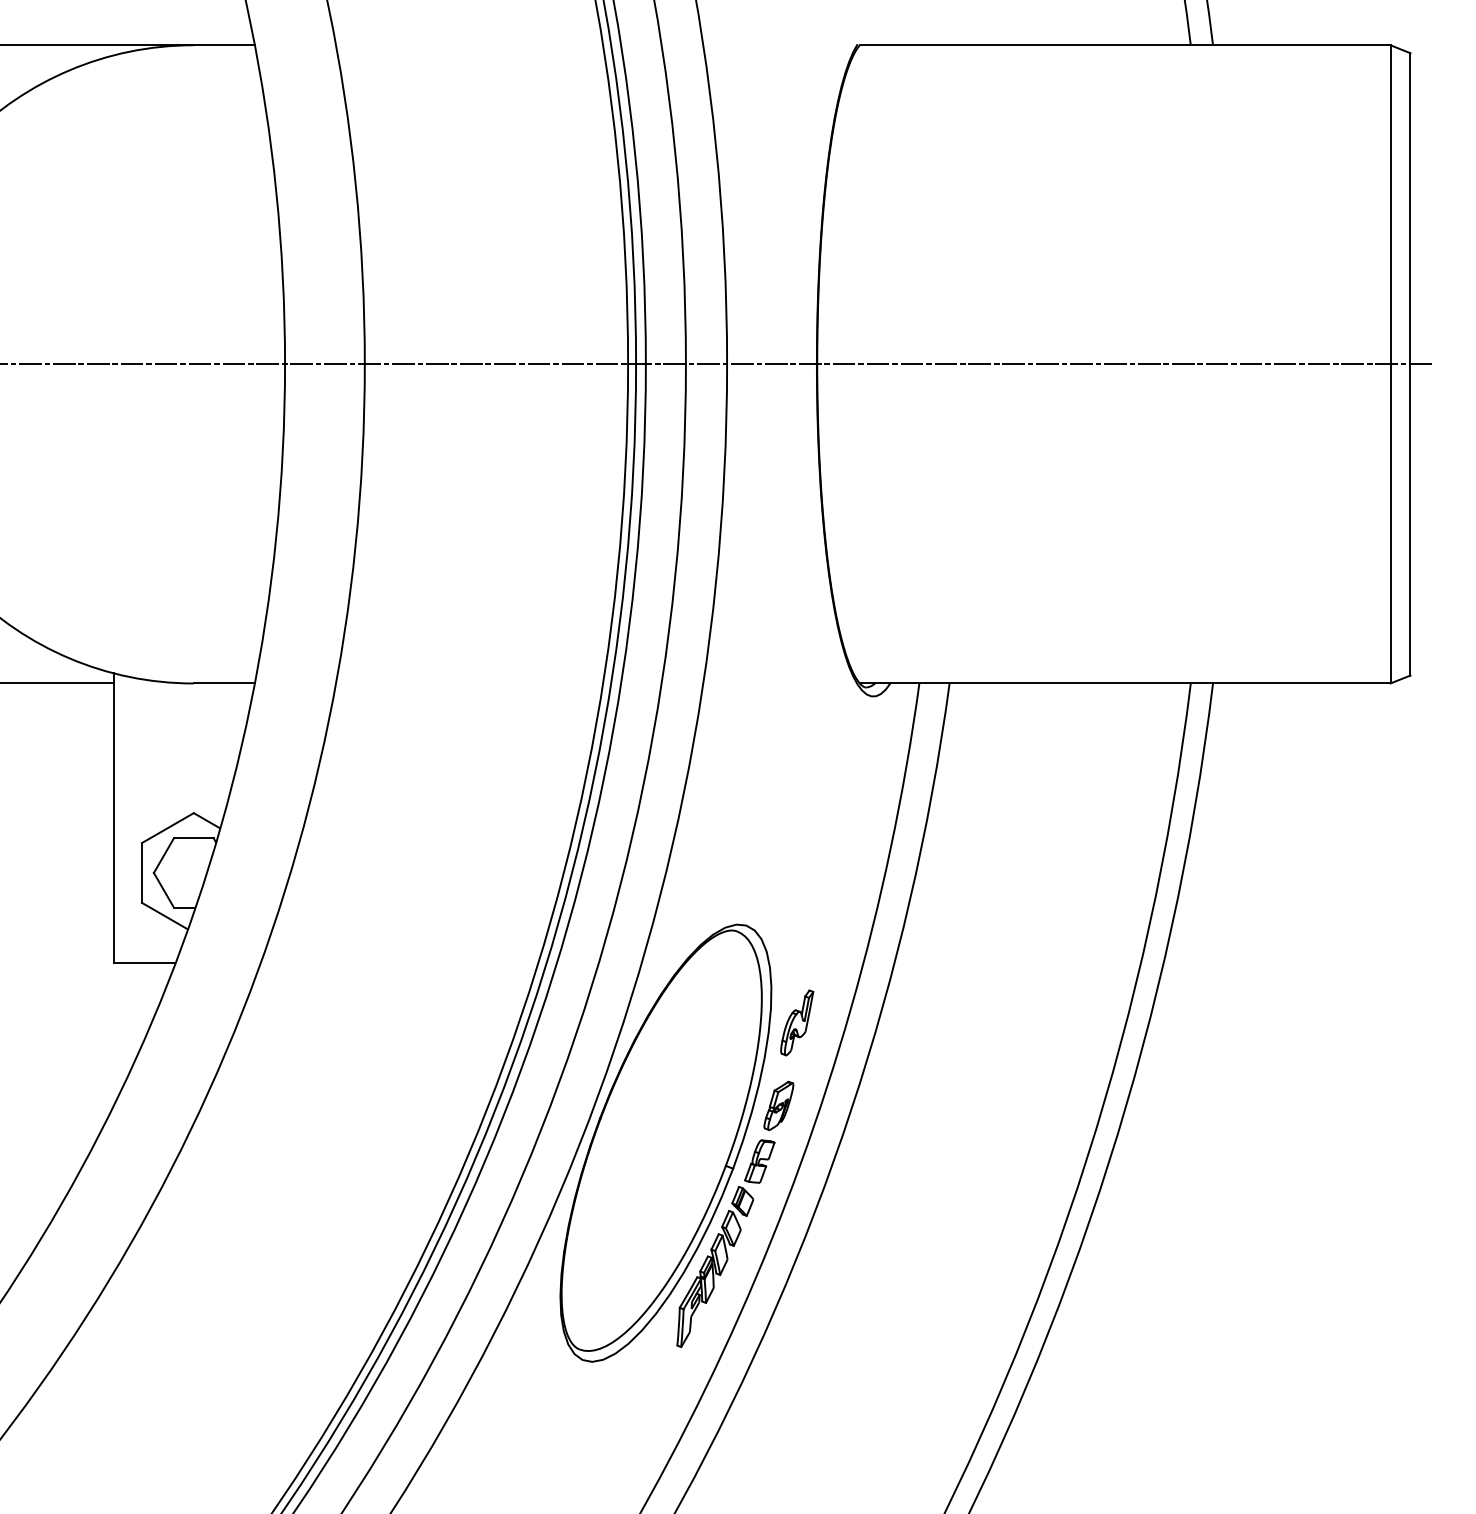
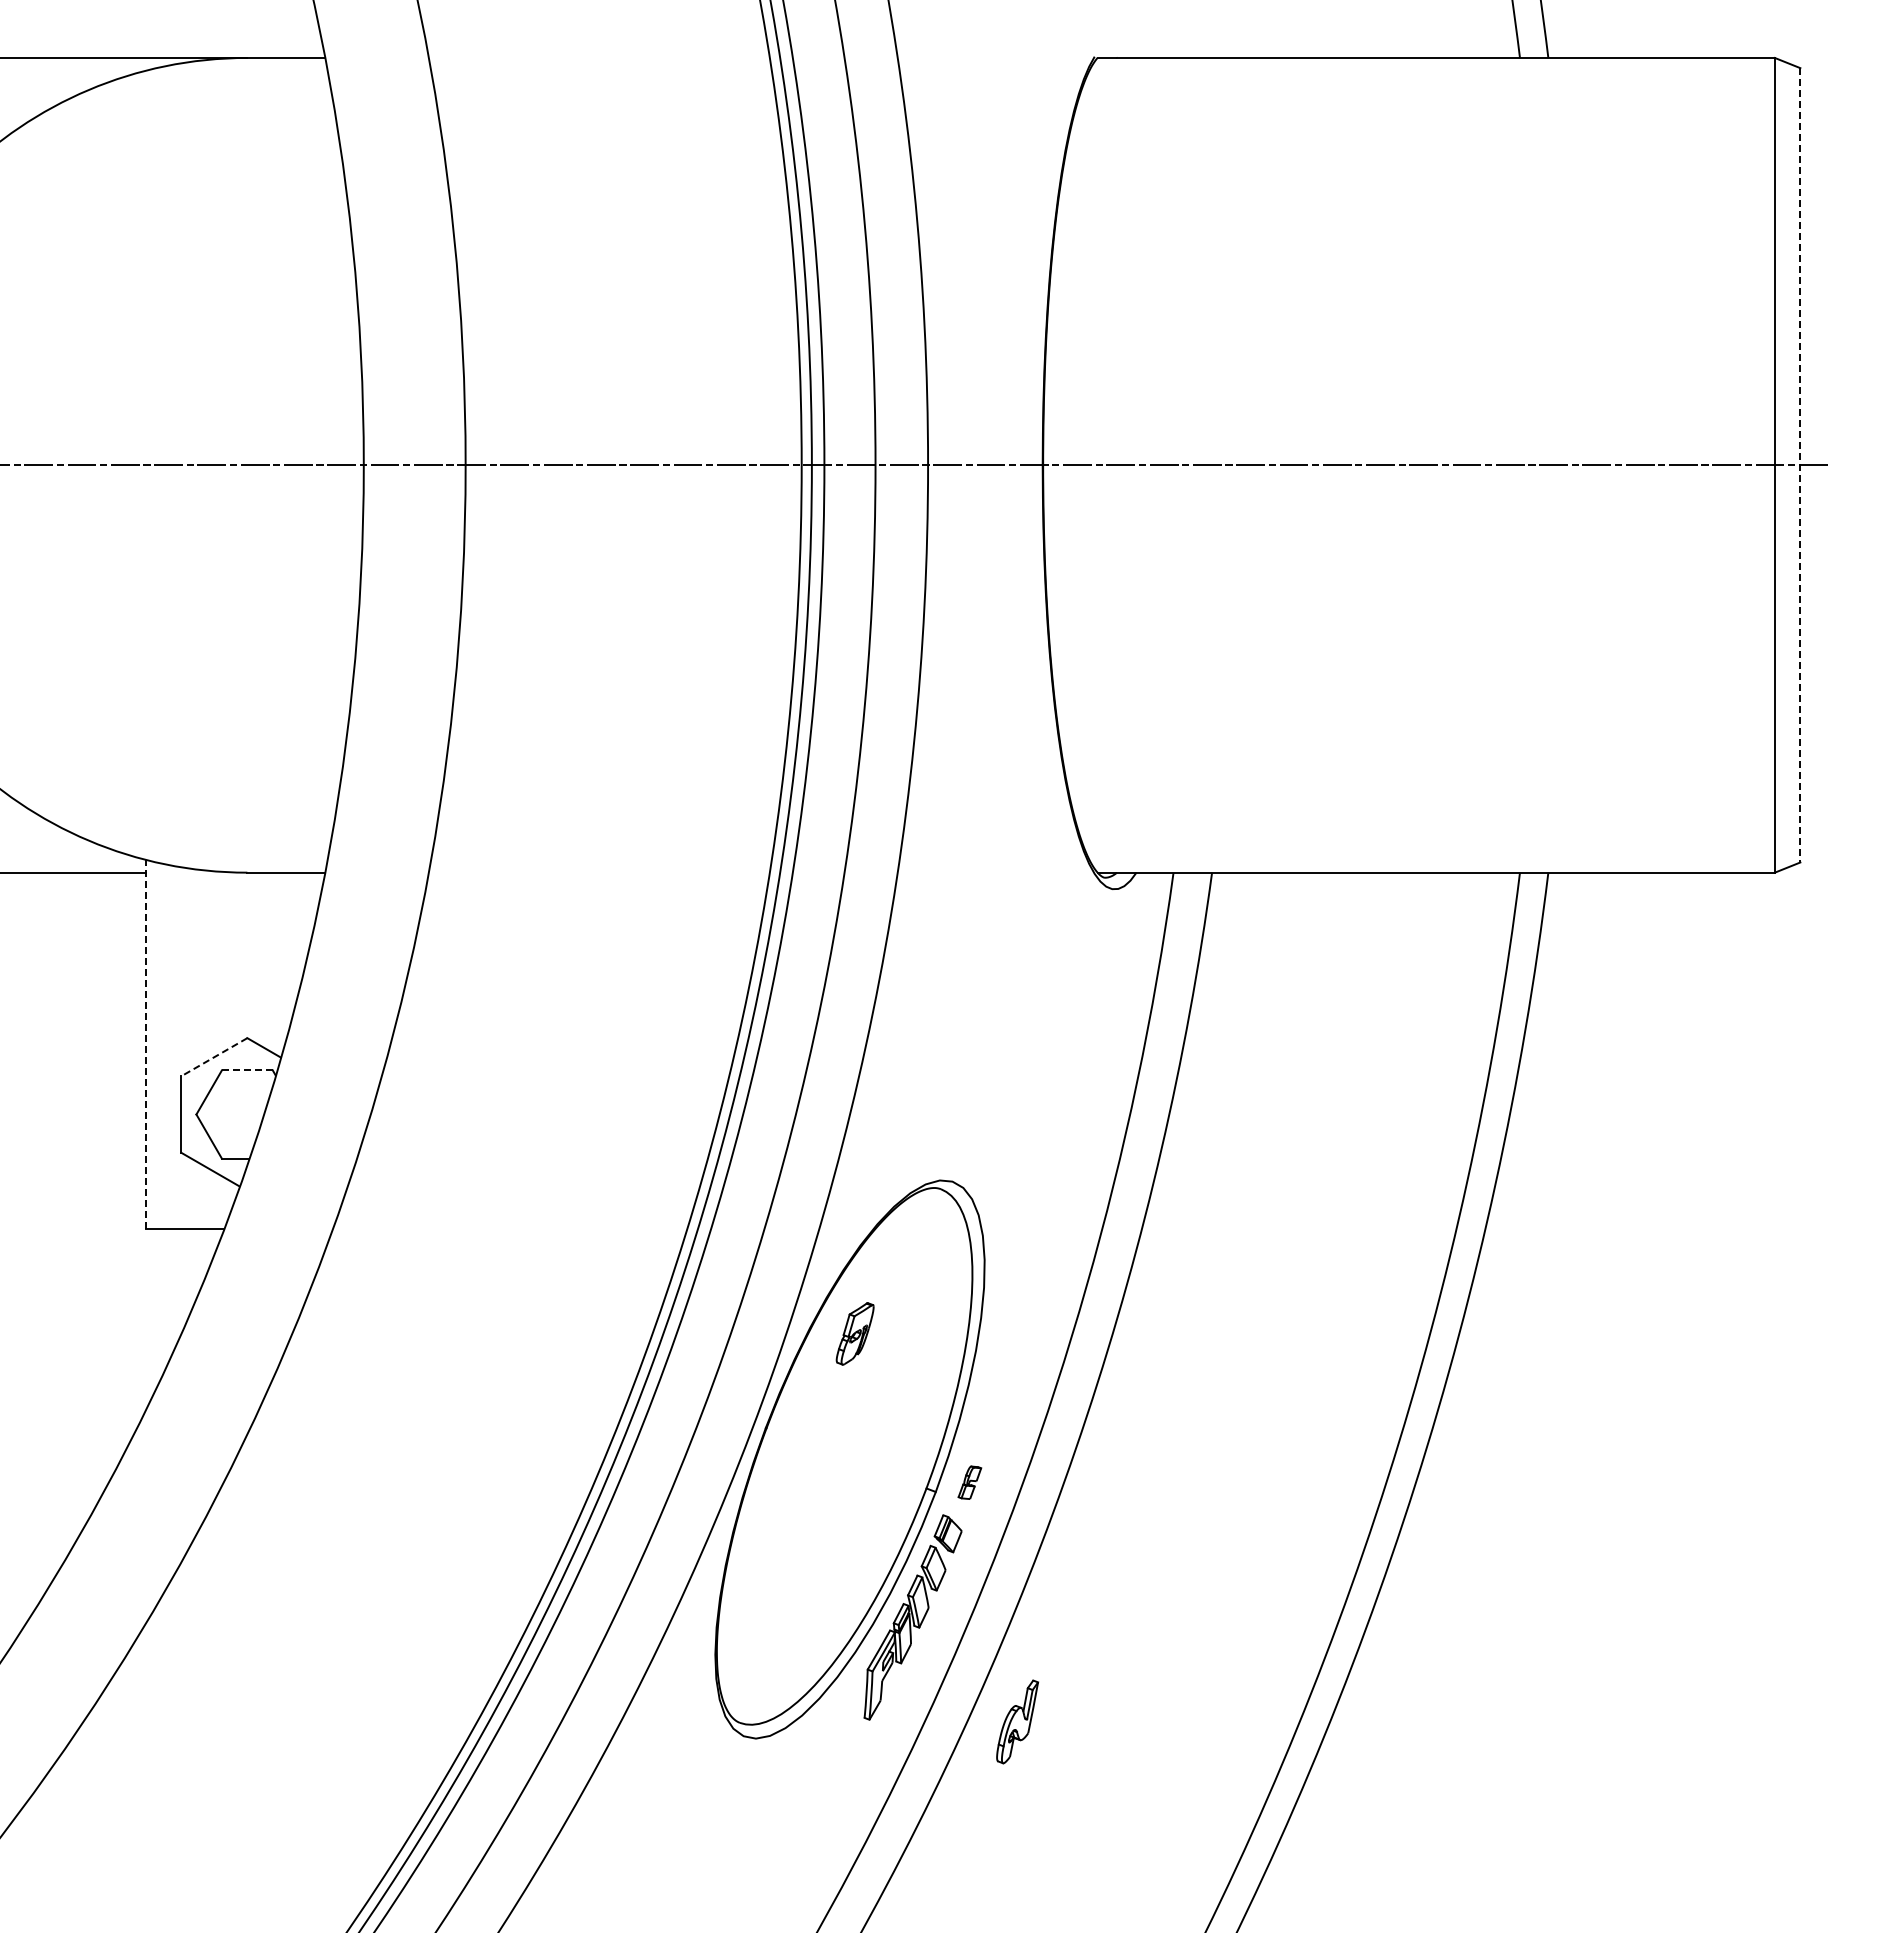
line: (1410, 364) -> (1800, 465), solid -> dashed
line: (114, 818) -> (145, 1044), solid -> dashed
line: (167, 828) -> (213, 1057), solid -> dashed
line: (193, 838) -> (246, 1070), solid -> dashed
part: (797, 1022) -> (1017, 1721), moved
part: (778, 1105) -> (854, 1333), moved
part: (759, 1161) -> (969, 1482), size x0.6

